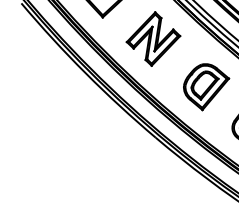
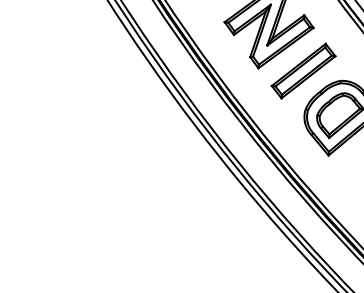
part: (178, 62) -> (303, 70), added

